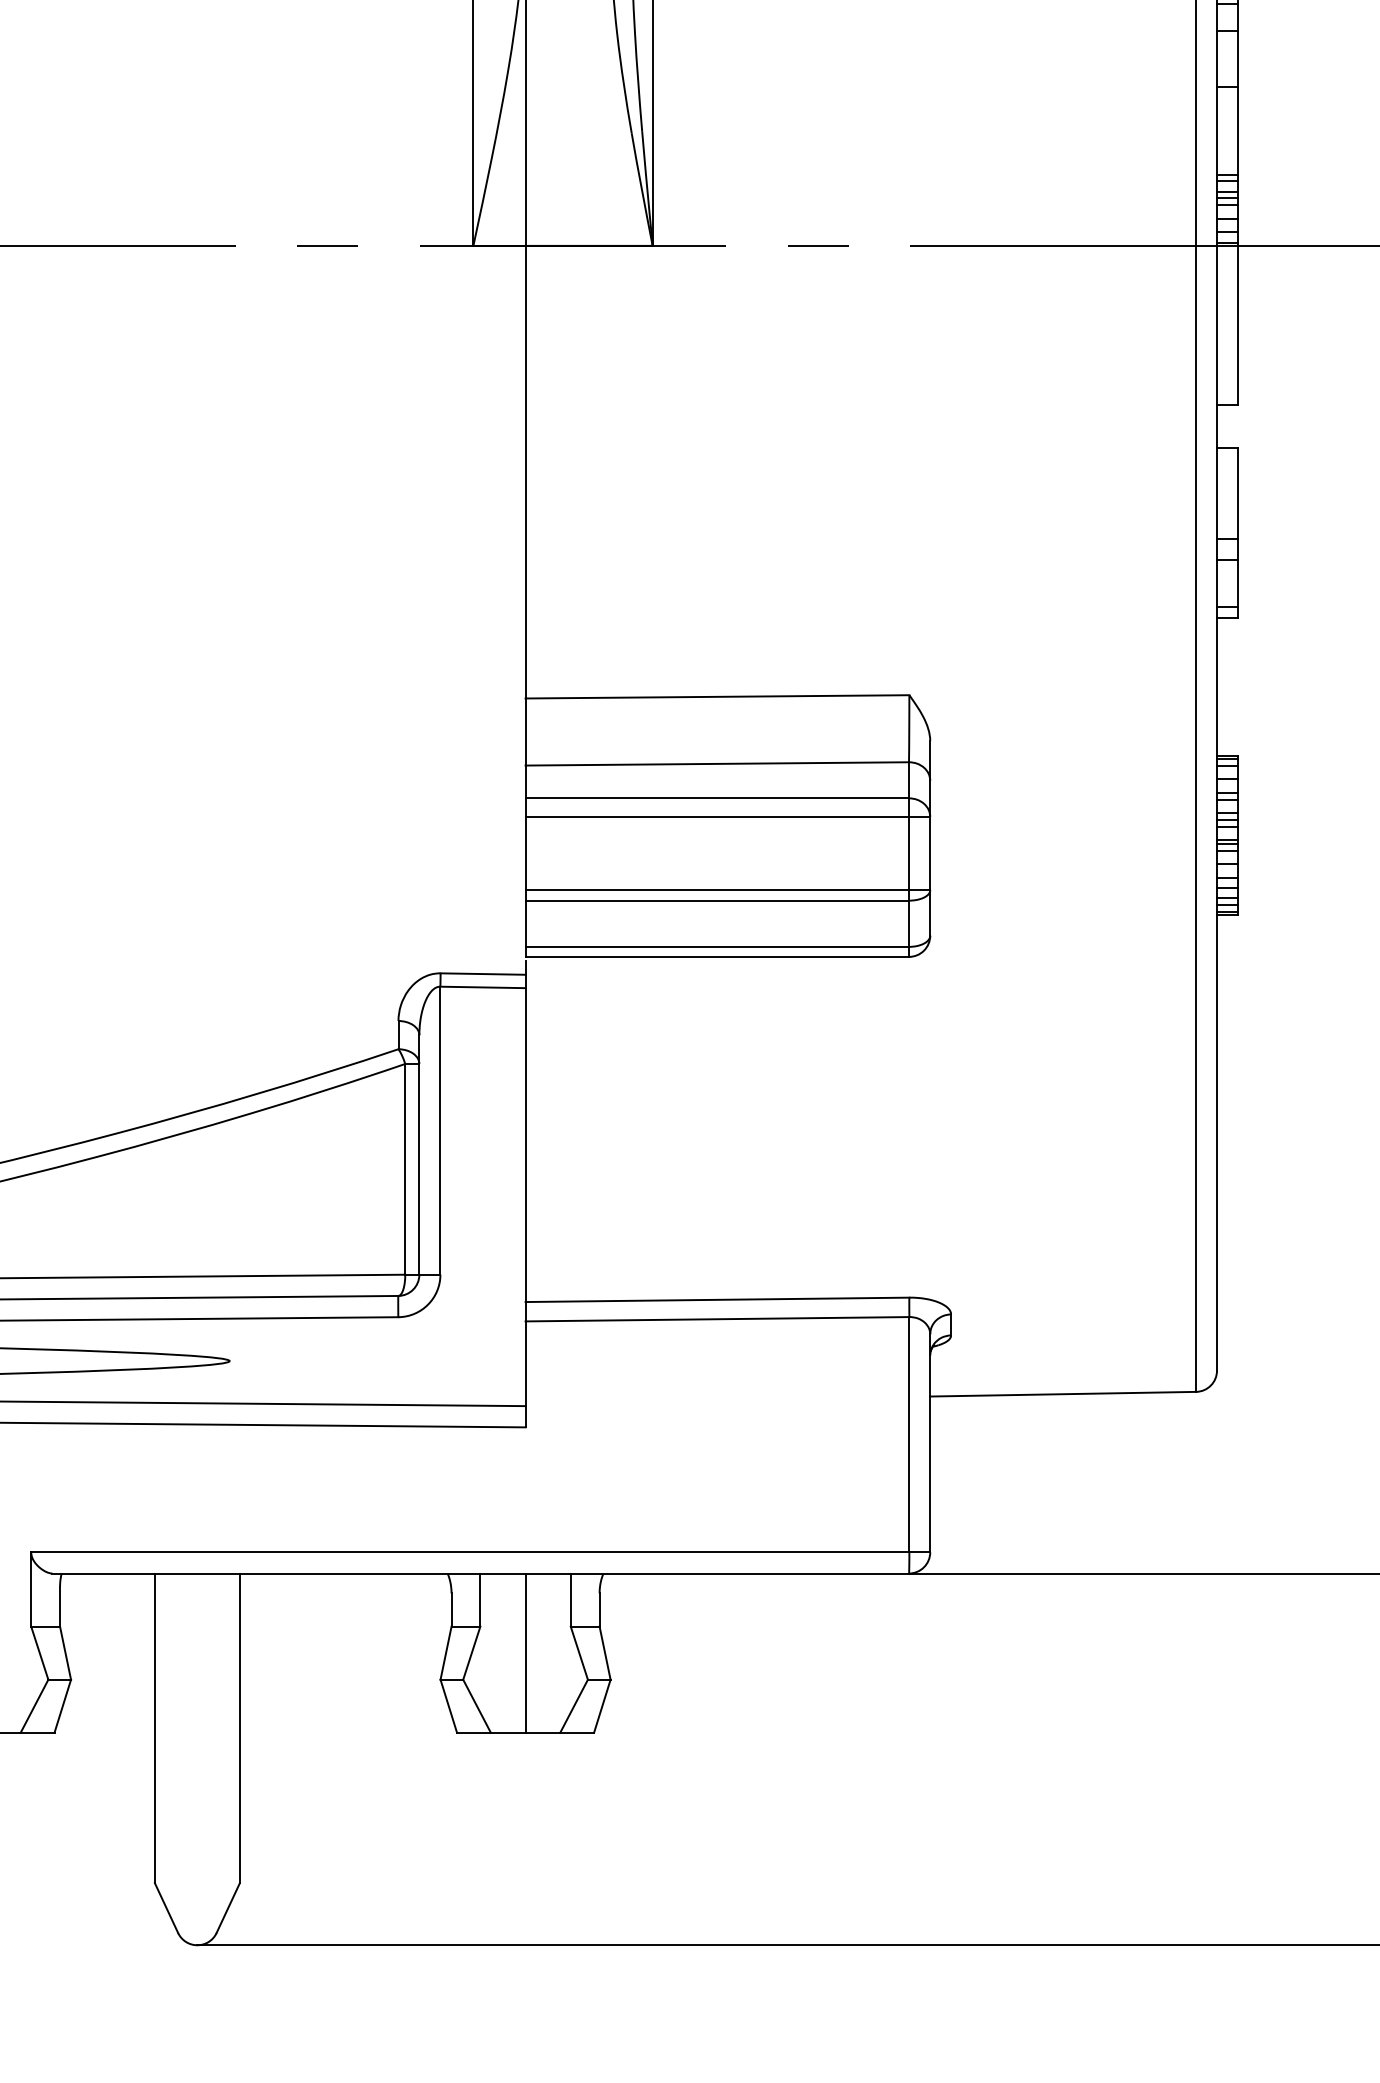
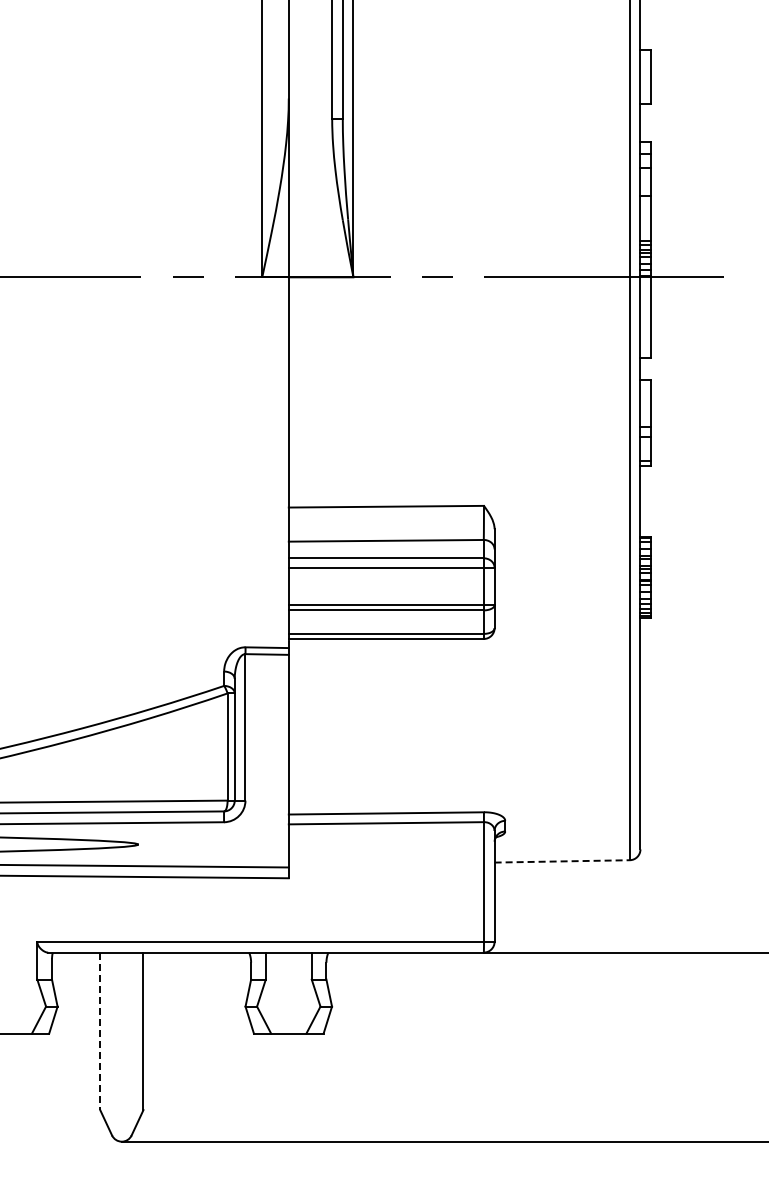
line: (1063, 1394) -> (562, 861), solid -> dashed
line: (525, 1651) -> (288, 992), removed
line: (155, 1728) -> (100, 1031), solid -> dashed

